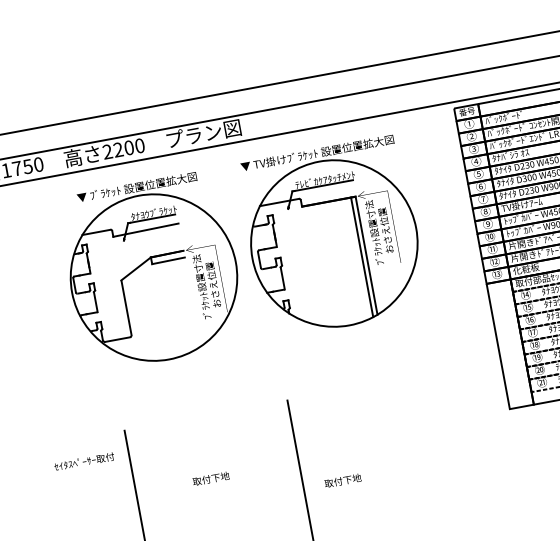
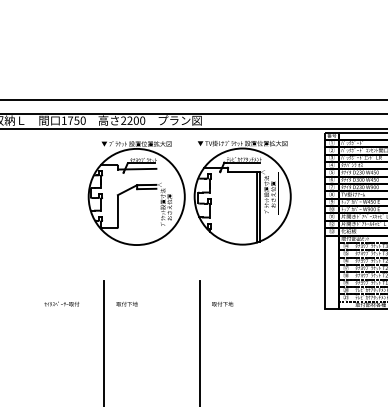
text: (83, 460) -> (61, 303), moved
text: (210, 477) -> (126, 303), moved
text: (342, 479) -> (222, 303), moved

